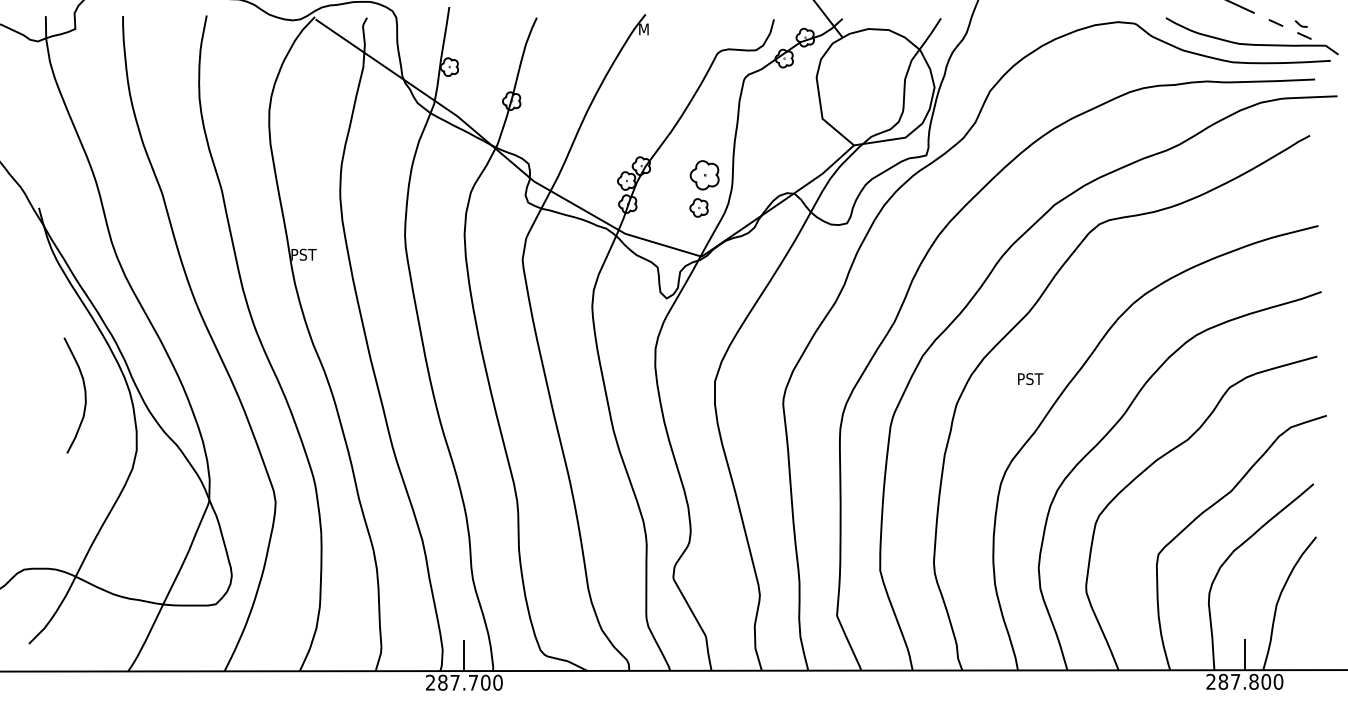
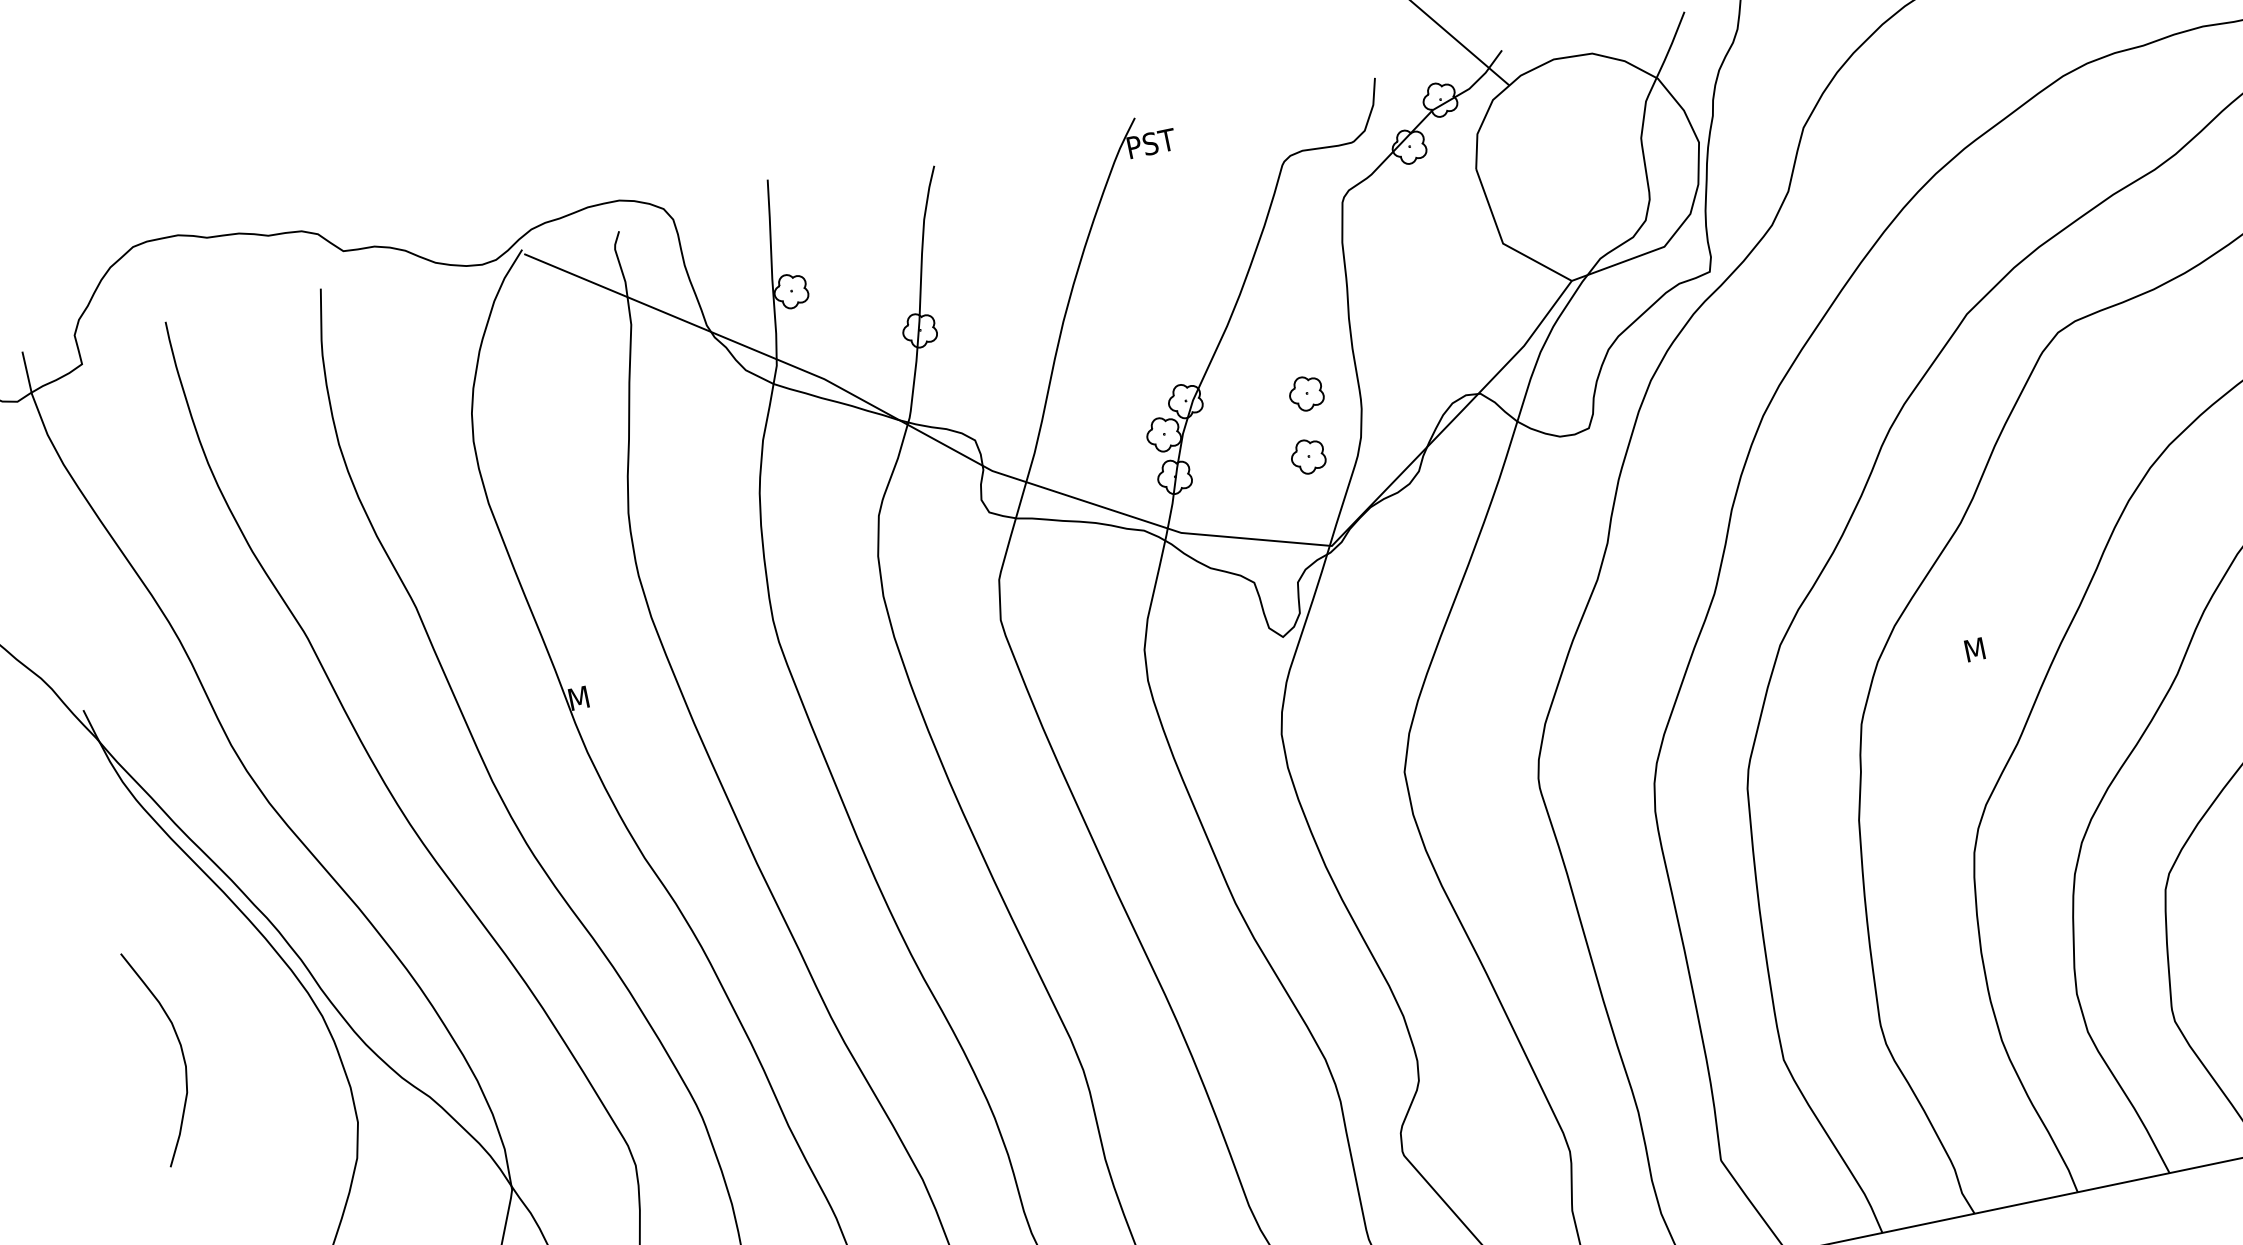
text: (652, 29) -> (1153, 143), M -> PST
part: (704, 174) -> (1305, 392), size x0.62
text: (304, 254) -> (593, 694), PST -> M
text: (1031, 379) -> (1991, 647), PST -> M
curve: (84, 395) -> (180, 1053), moved

